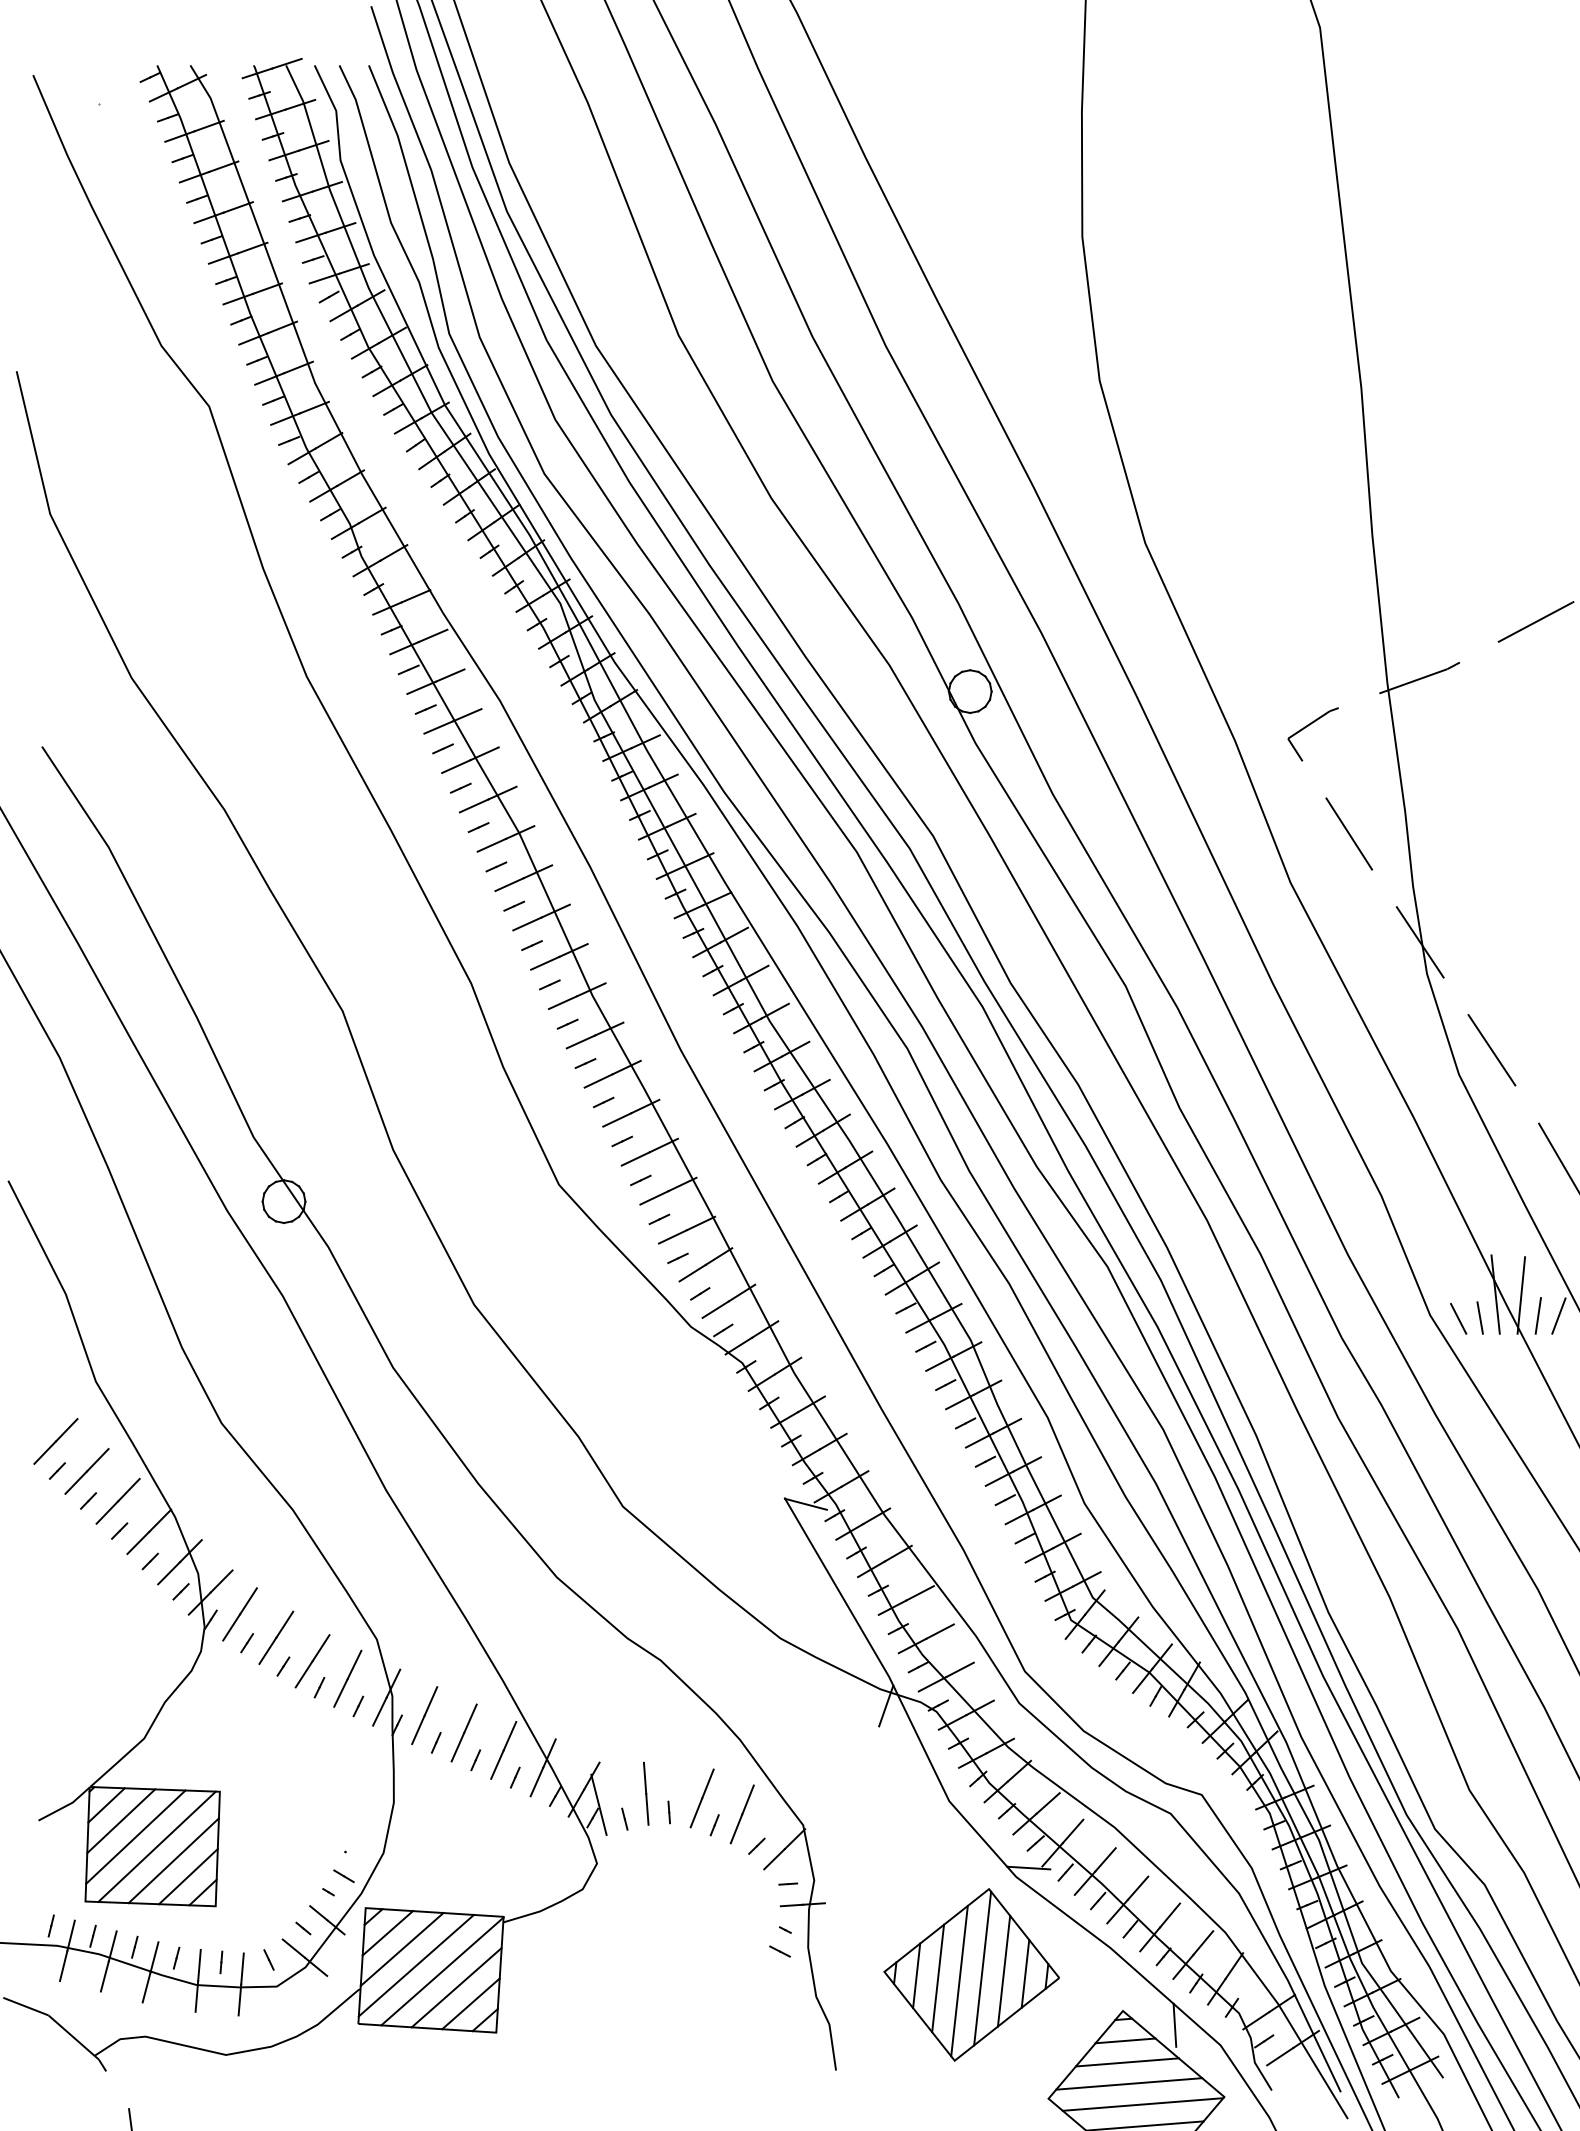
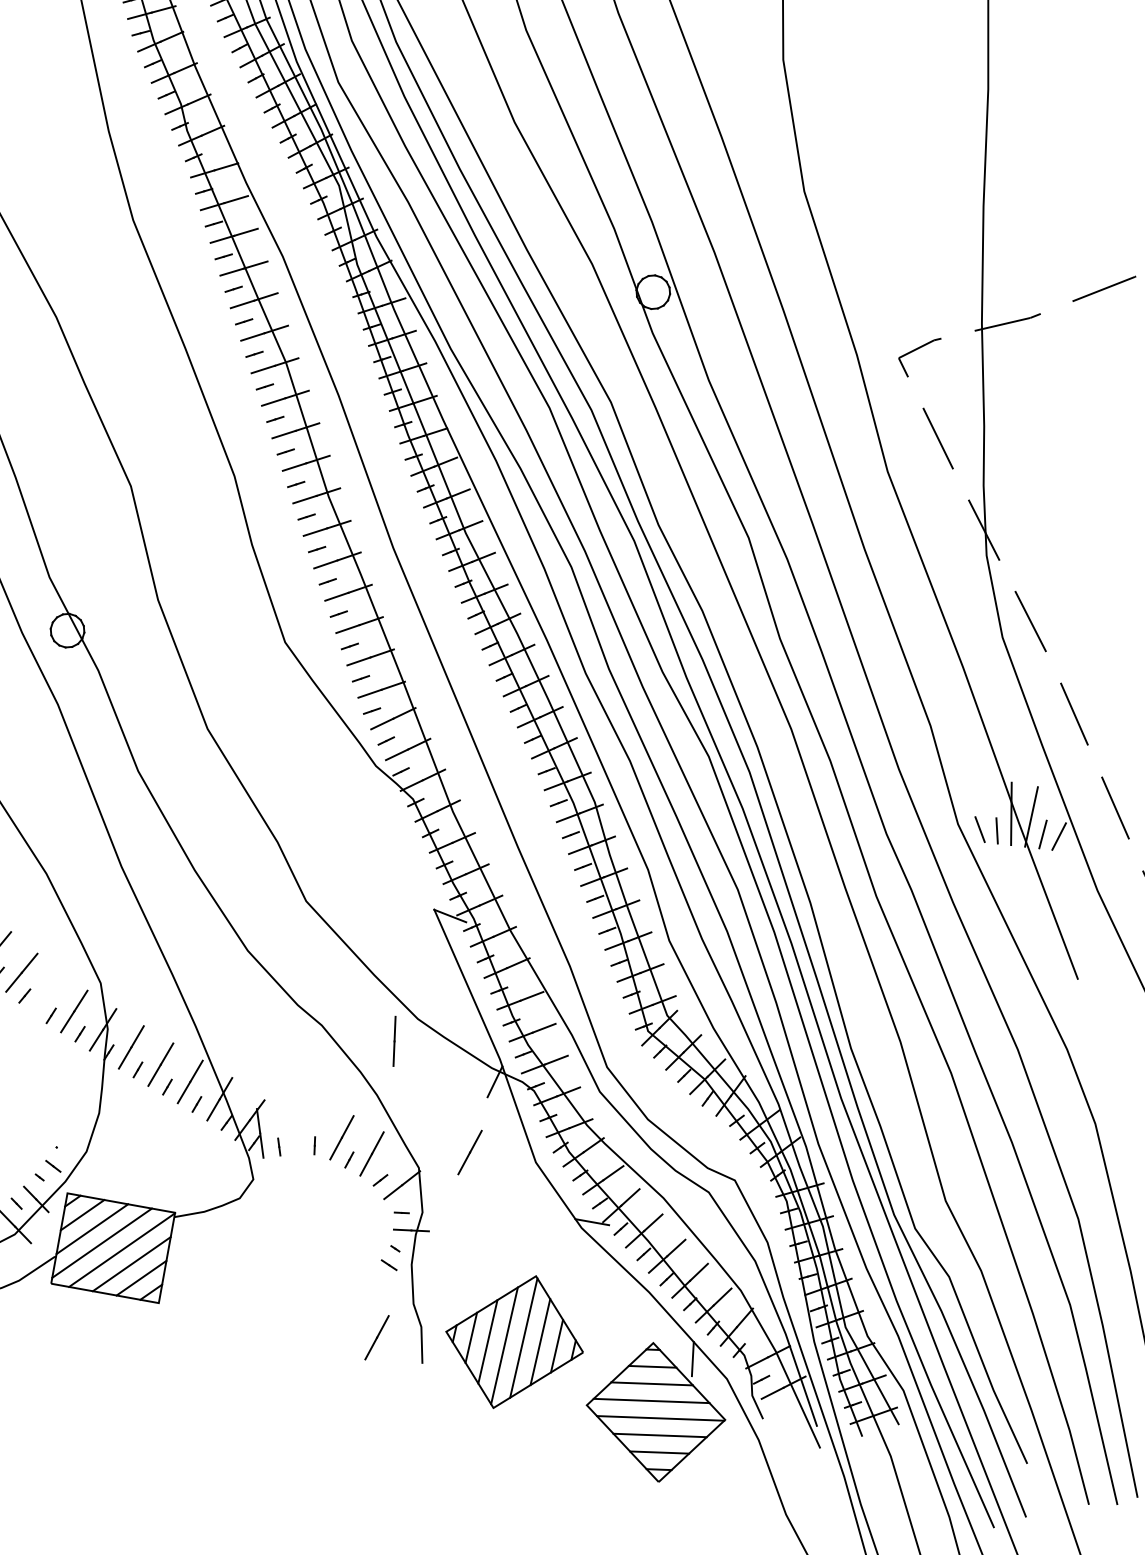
line: (312, 1661) -> (48, 994), removed
line: (646, 1793) -> (394, 1041), moved
line: (864, 1798) -> (469, 1152), added
part: (971, 1974) -> (514, 1341), moved
line: (774, 2044) -> (376, 1337), added

